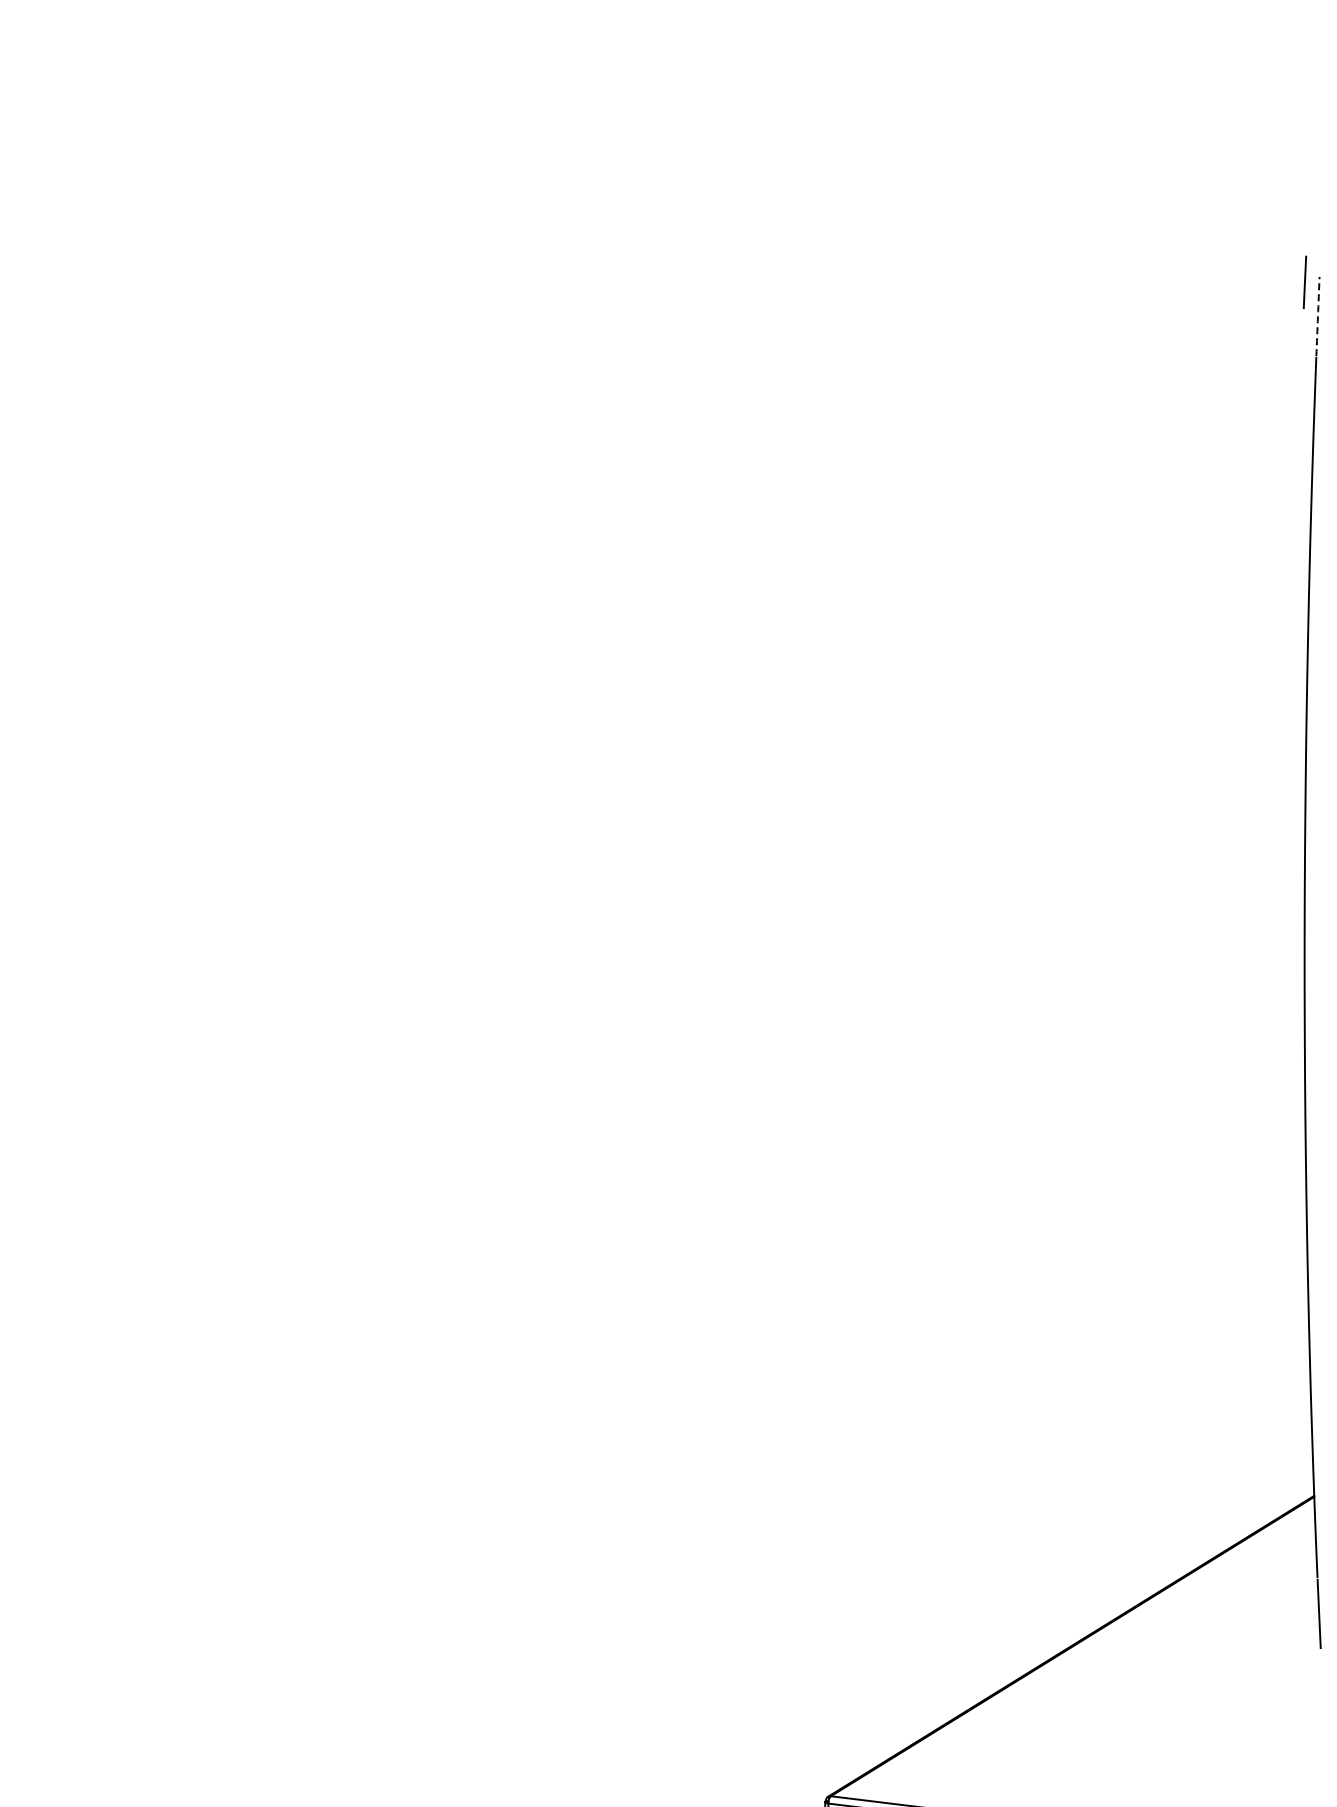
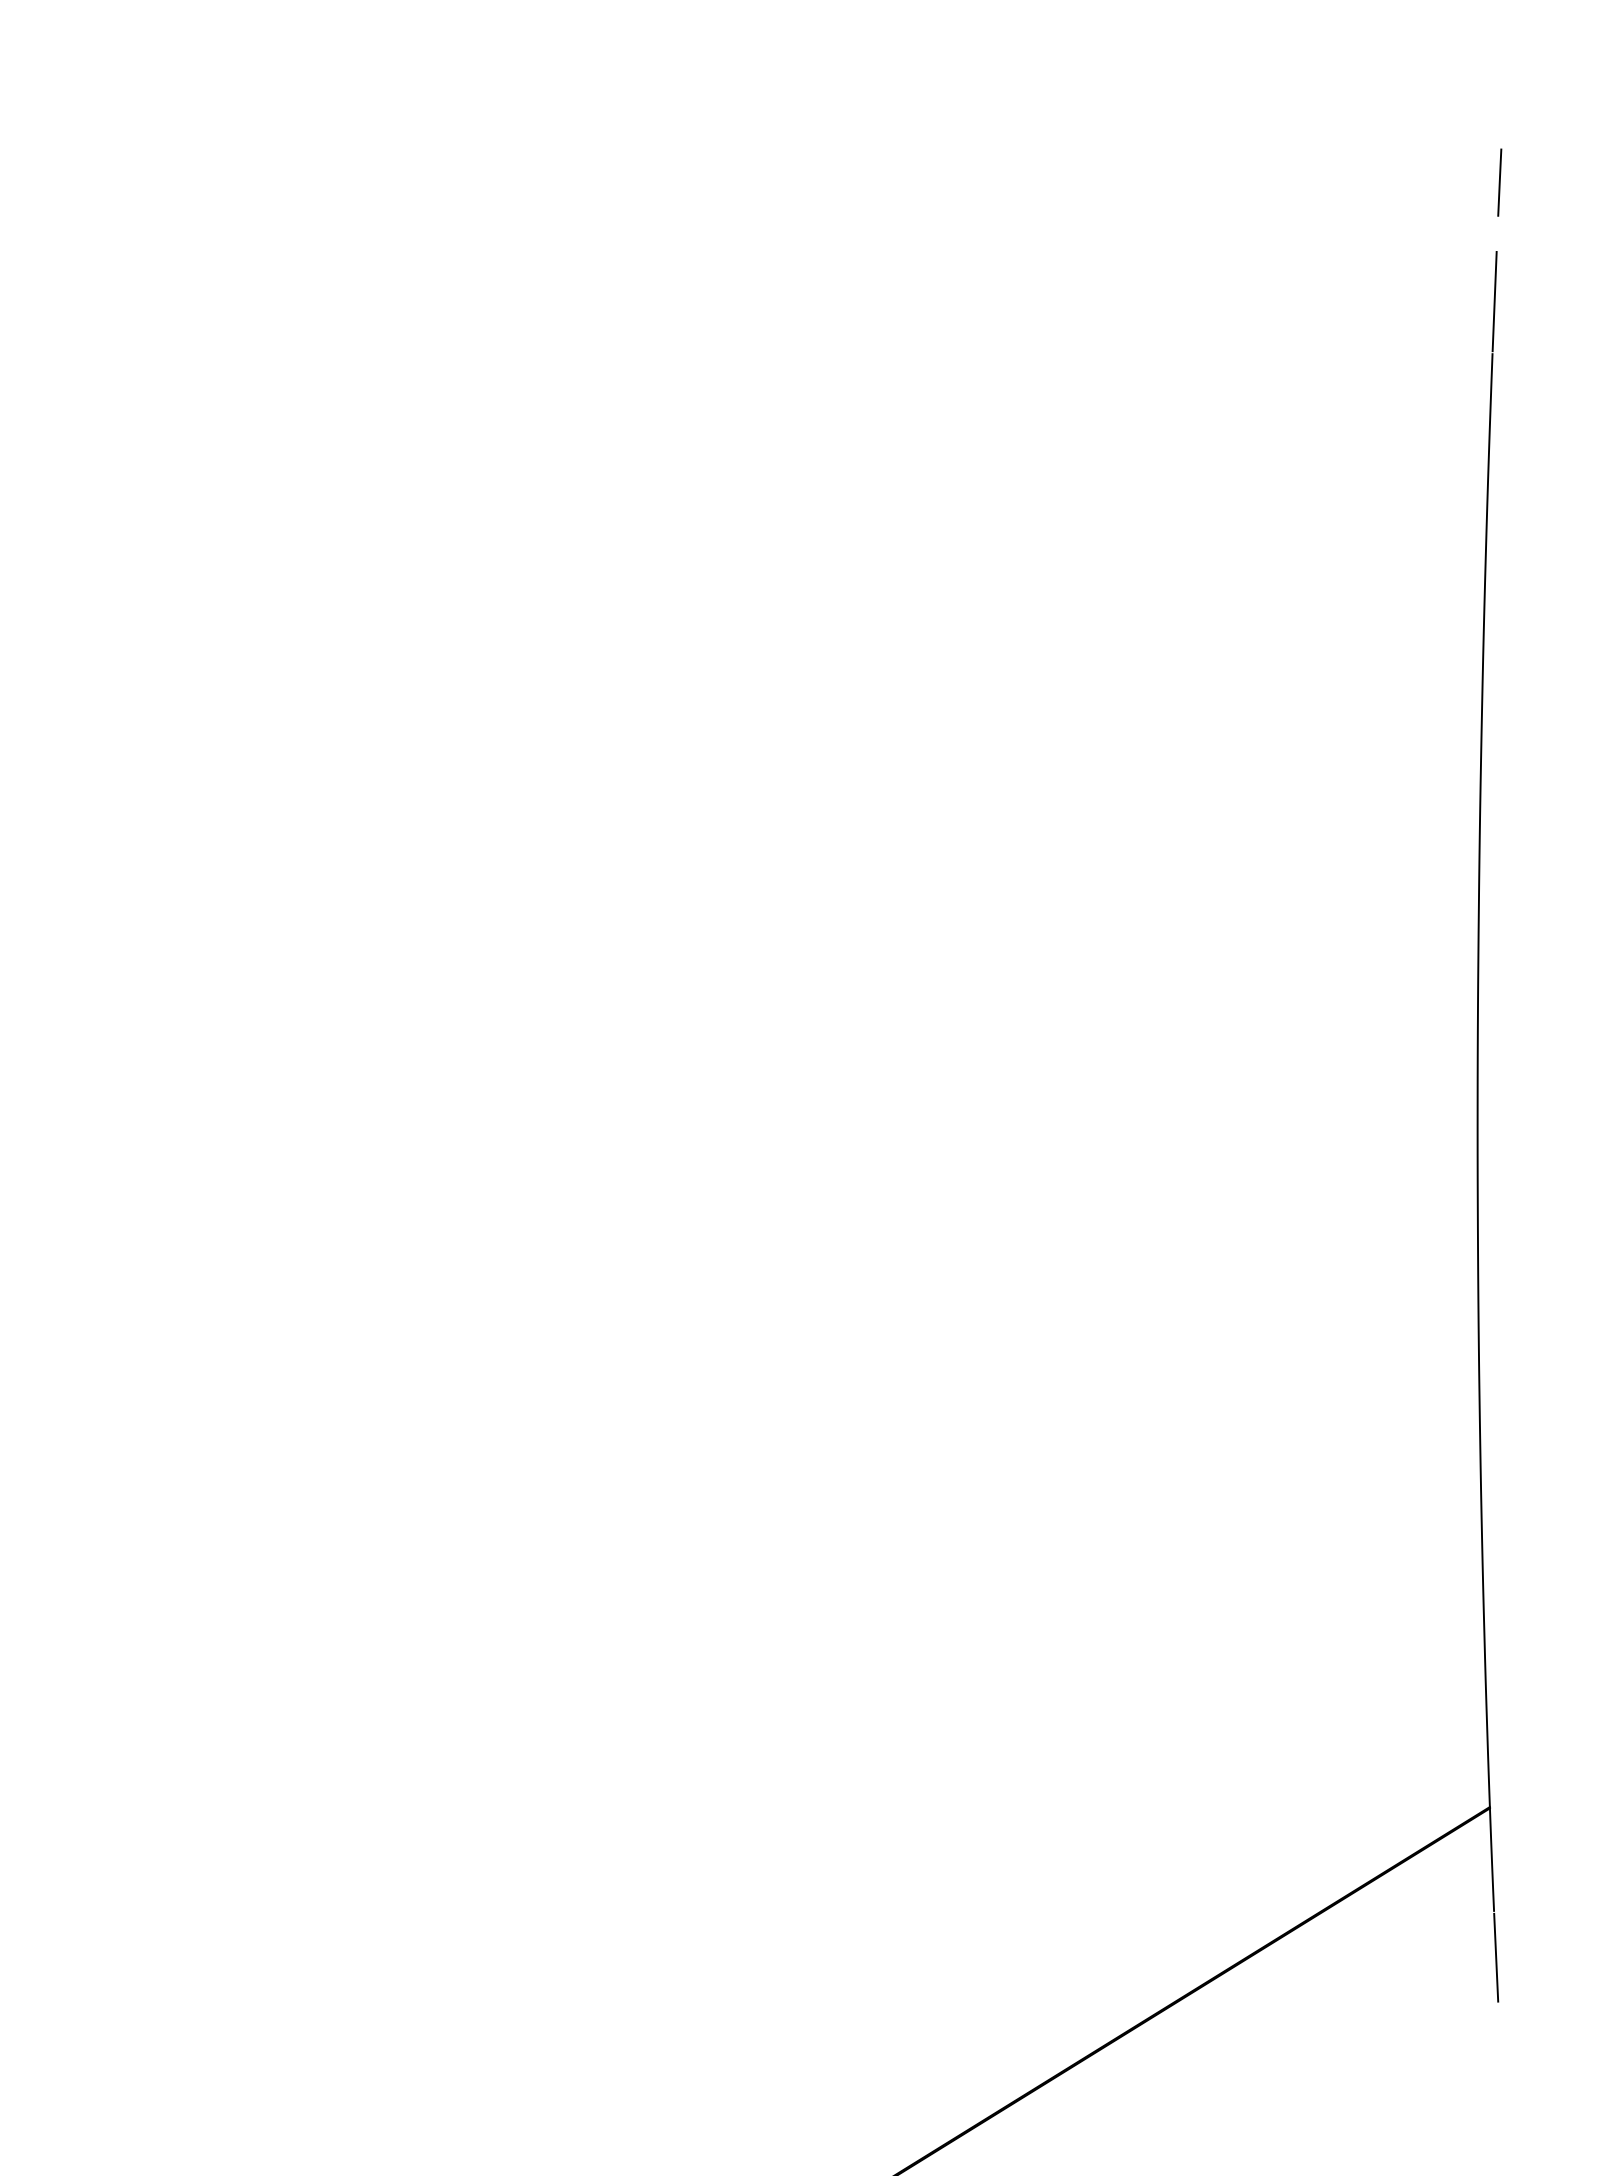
line: (1304, 281) -> (1499, 181), moved
line: (1317, 316) -> (1494, 301), dashed -> solid

